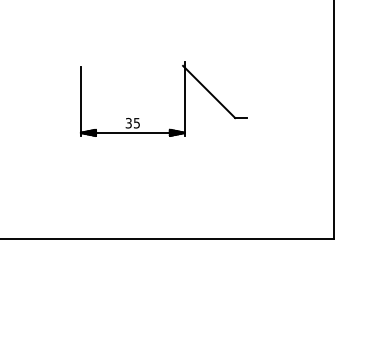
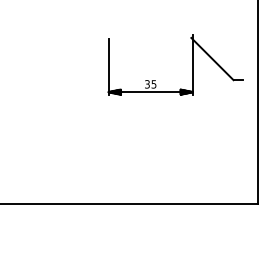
part: (184, 98) -> (192, 64), moved

